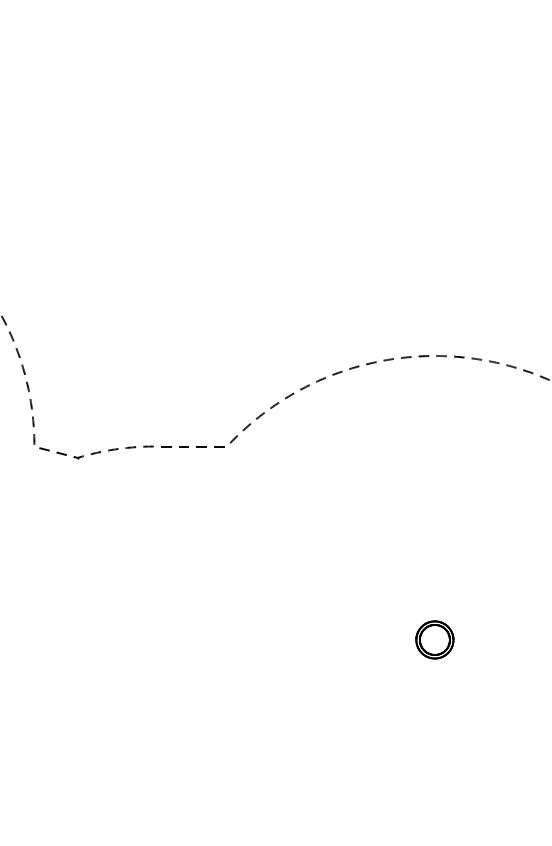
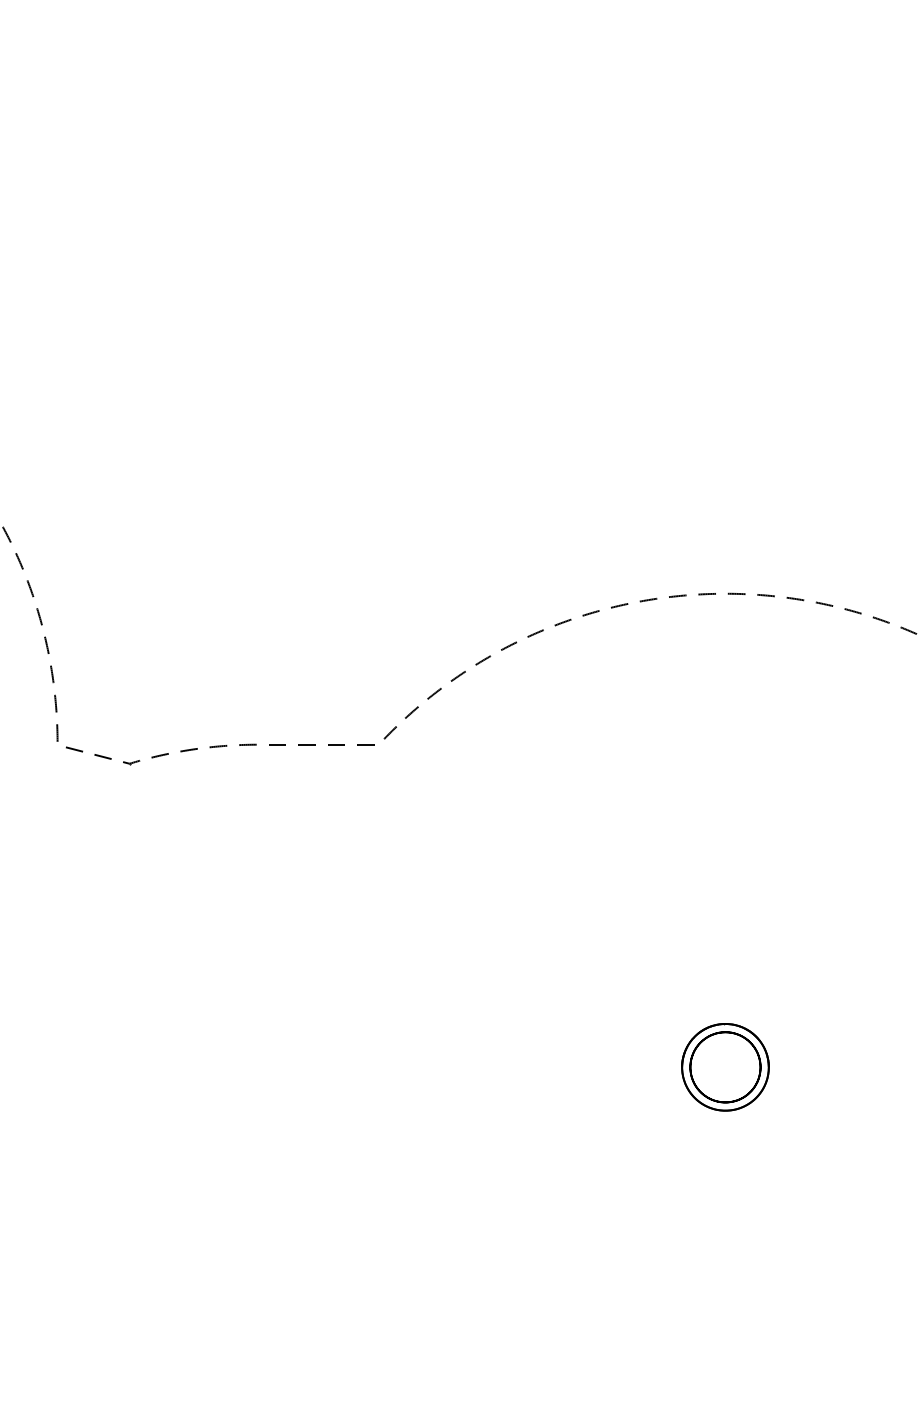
part: (434, 639) -> (724, 1066), size x1.4

